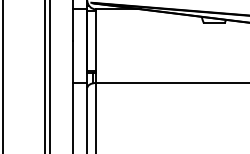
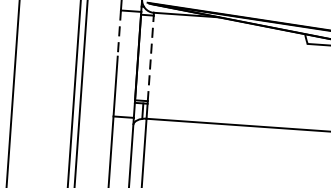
line: (73, 25) -> (119, 33), solid -> dashed
line: (96, 41) -> (151, 59), solid -> dashed

